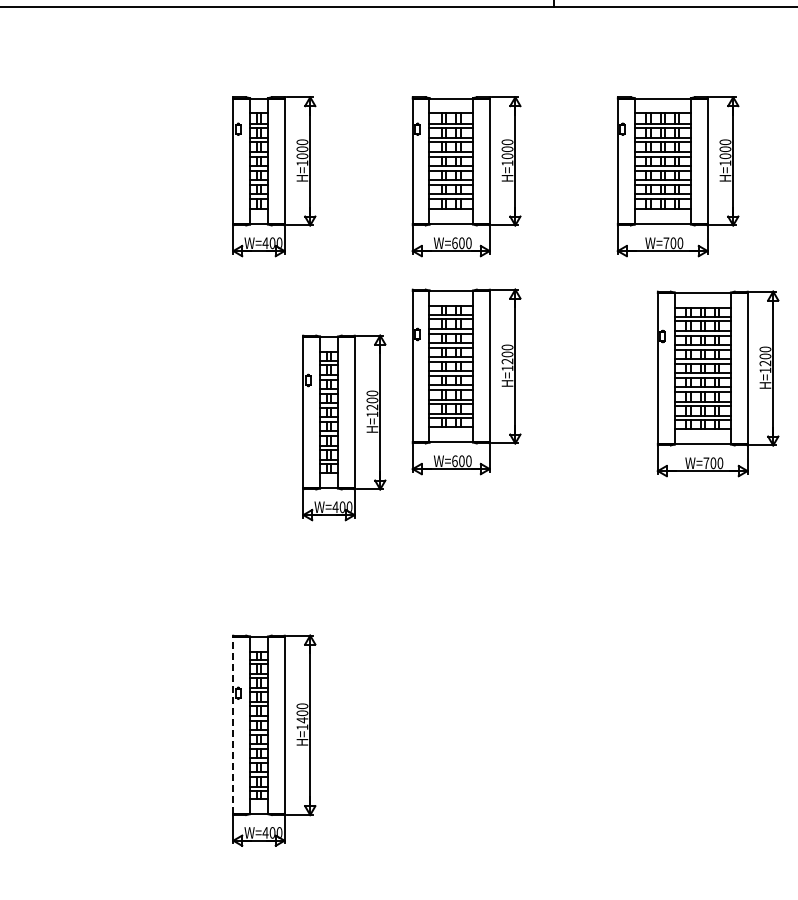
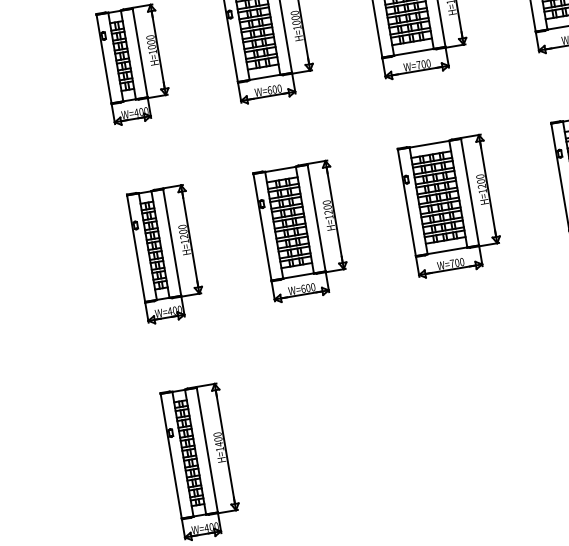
part: (466, 381) -> (302, 231), moved
part: (717, 383) -> (450, 206), moved
part: (344, 427) -> (166, 254), moved
line: (233, 724) -> (171, 455), dashed -> solid

